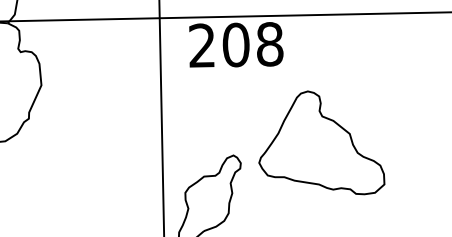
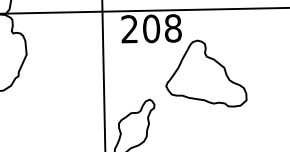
part: (321, 142) -> (206, 73), moved

